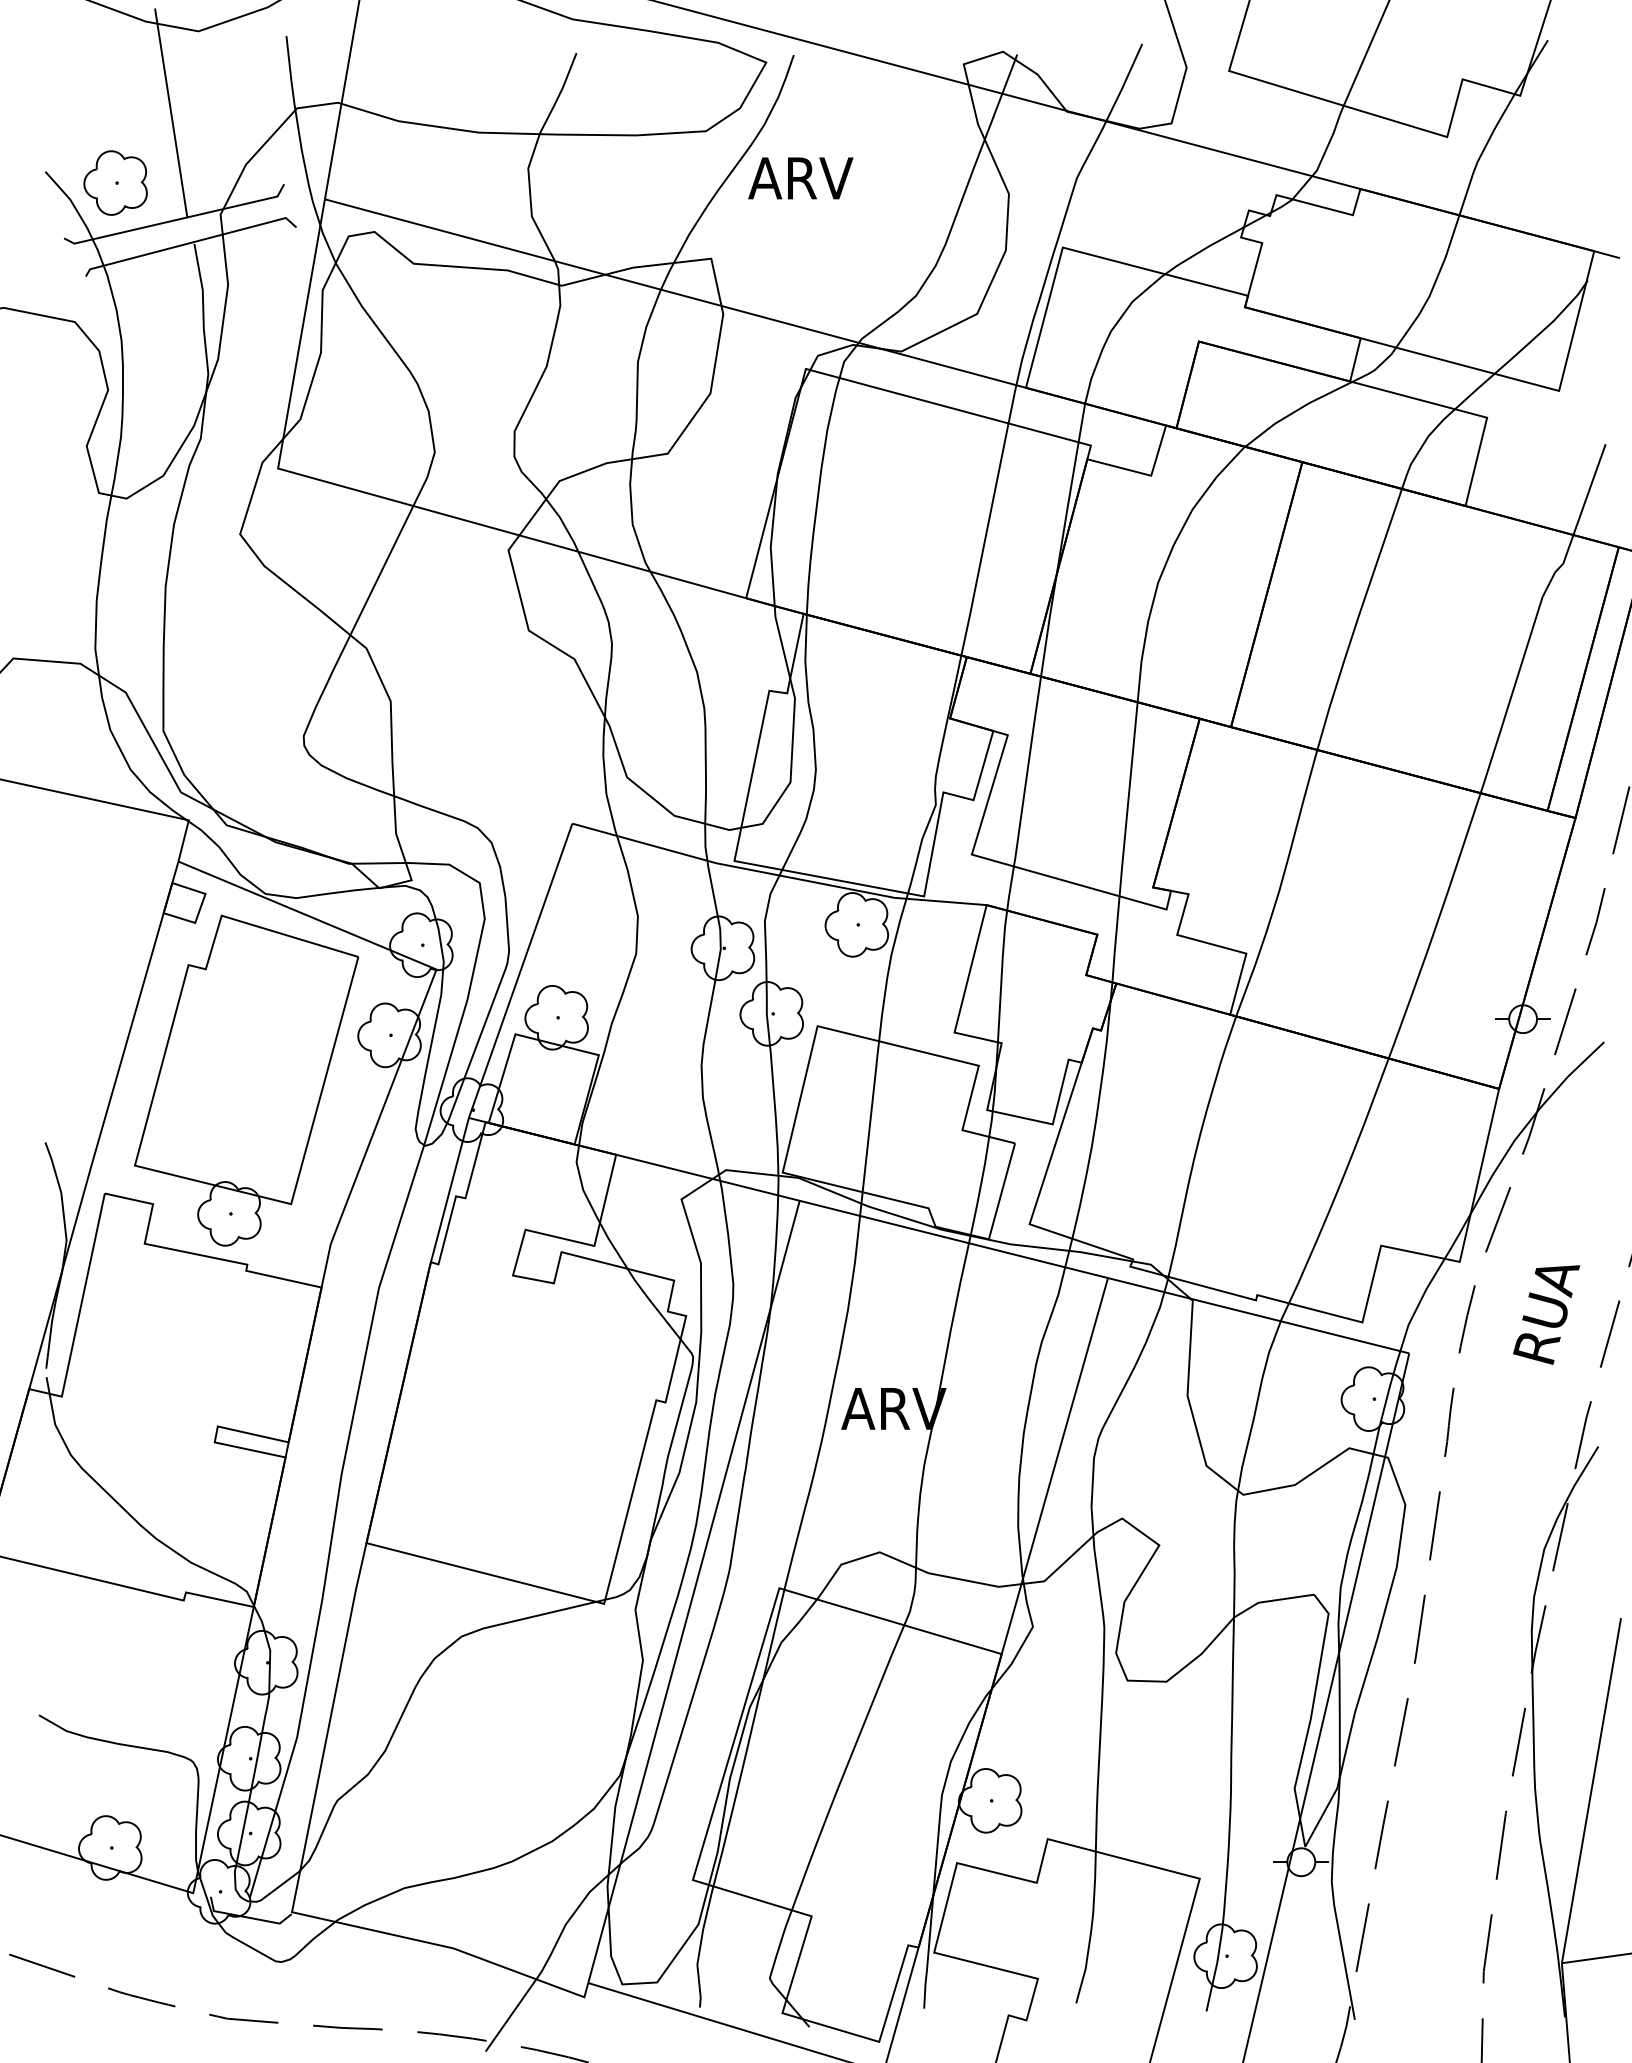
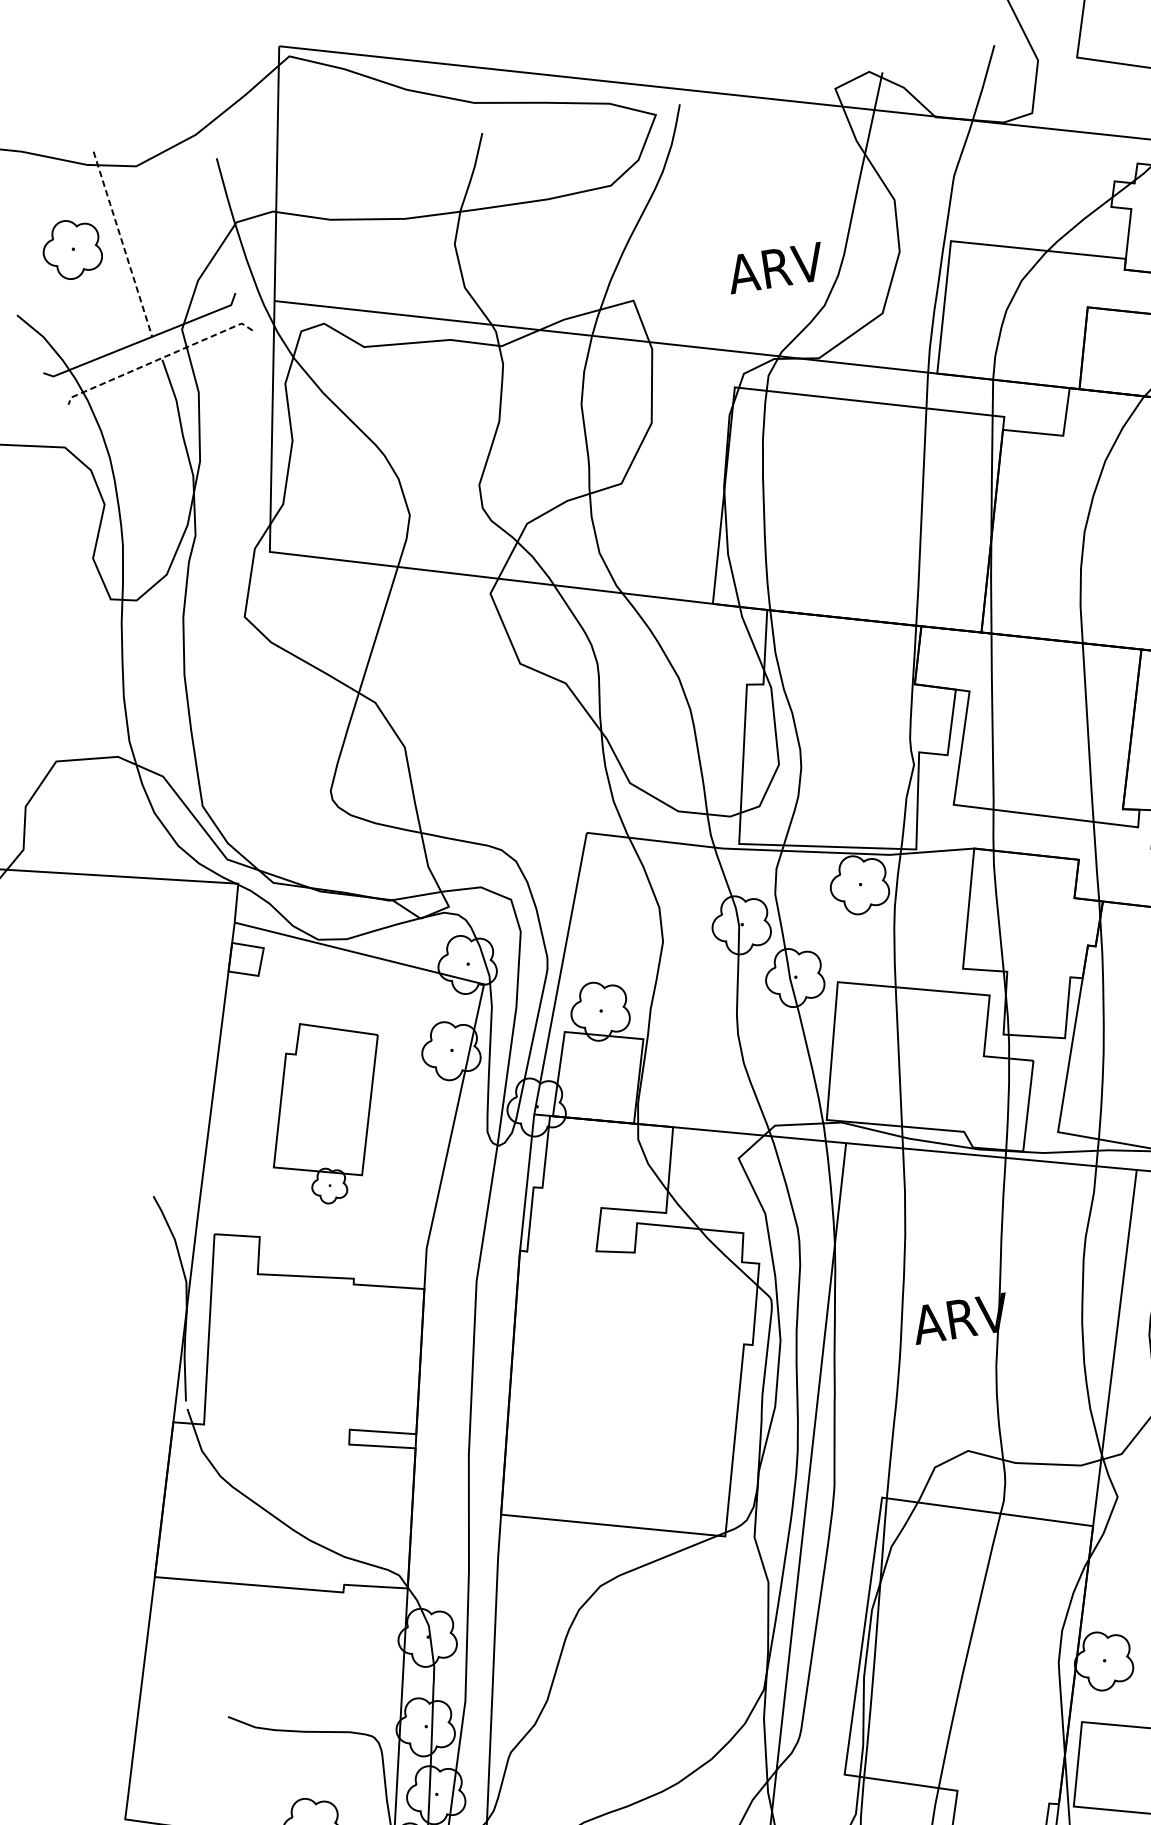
line: (171, 112) -> (123, 243), solid -> dashed
text: (800, 178) -> (775, 268), moved
part: (115, 182) -> (71, 248), moved
line: (190, 243) -> (158, 360), solid -> dashed
part: (246, 1080) -> (327, 1111), size x0.6

